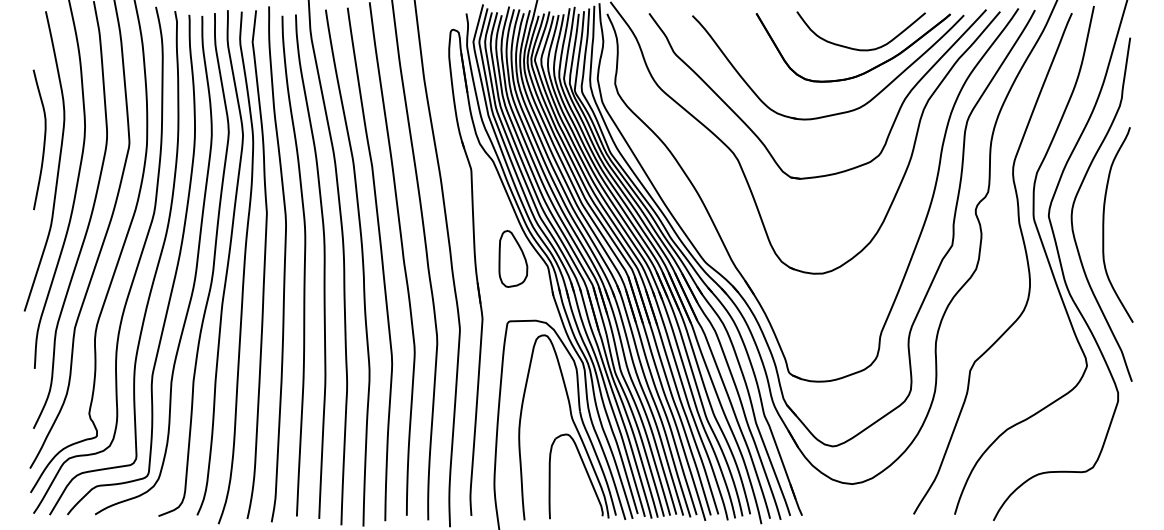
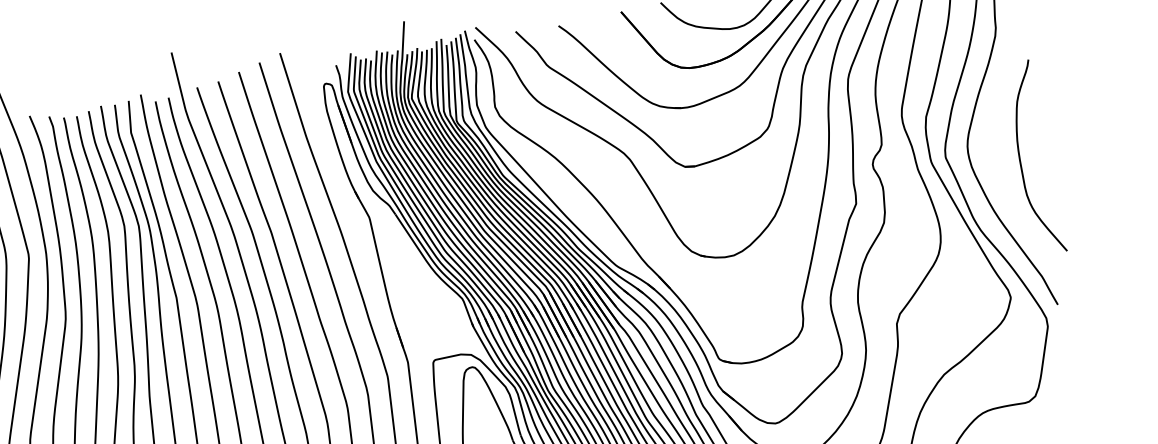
curve: (1104, 224) -> (1021, 159), moved
part: (513, 258) -> (427, 297), removed

